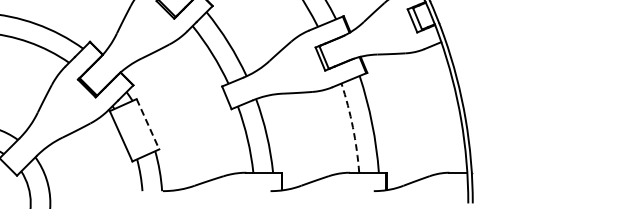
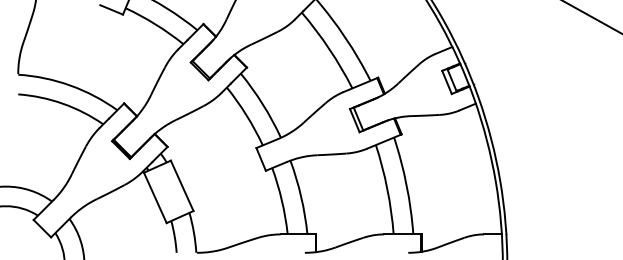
line: (148, 123) -> (182, 185), dashed -> solid
arc: (353, 127) -> (387, 189), dashed -> solid

